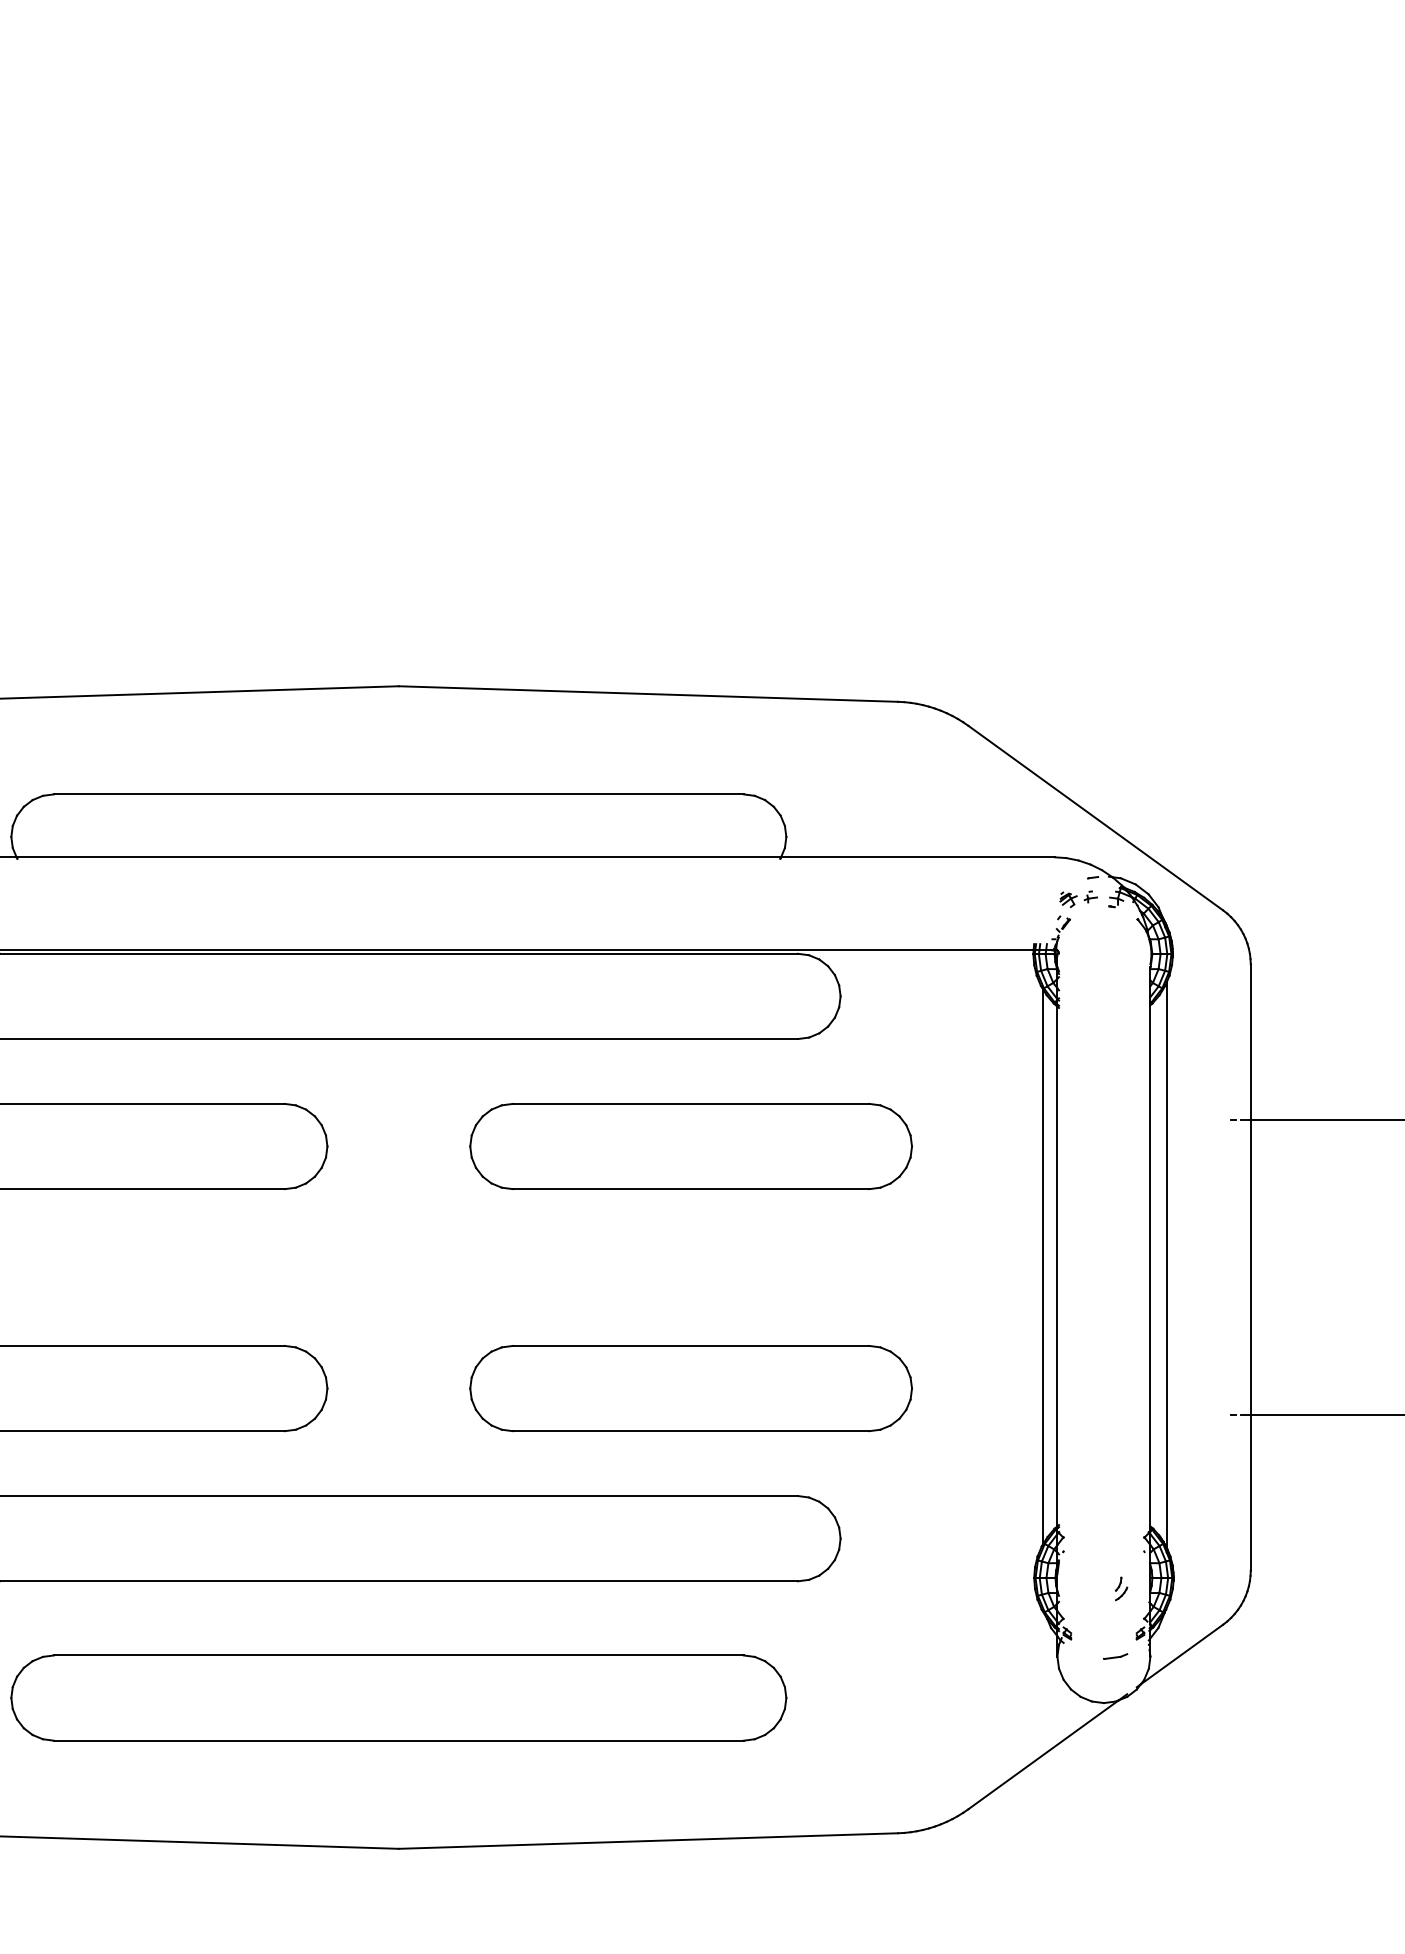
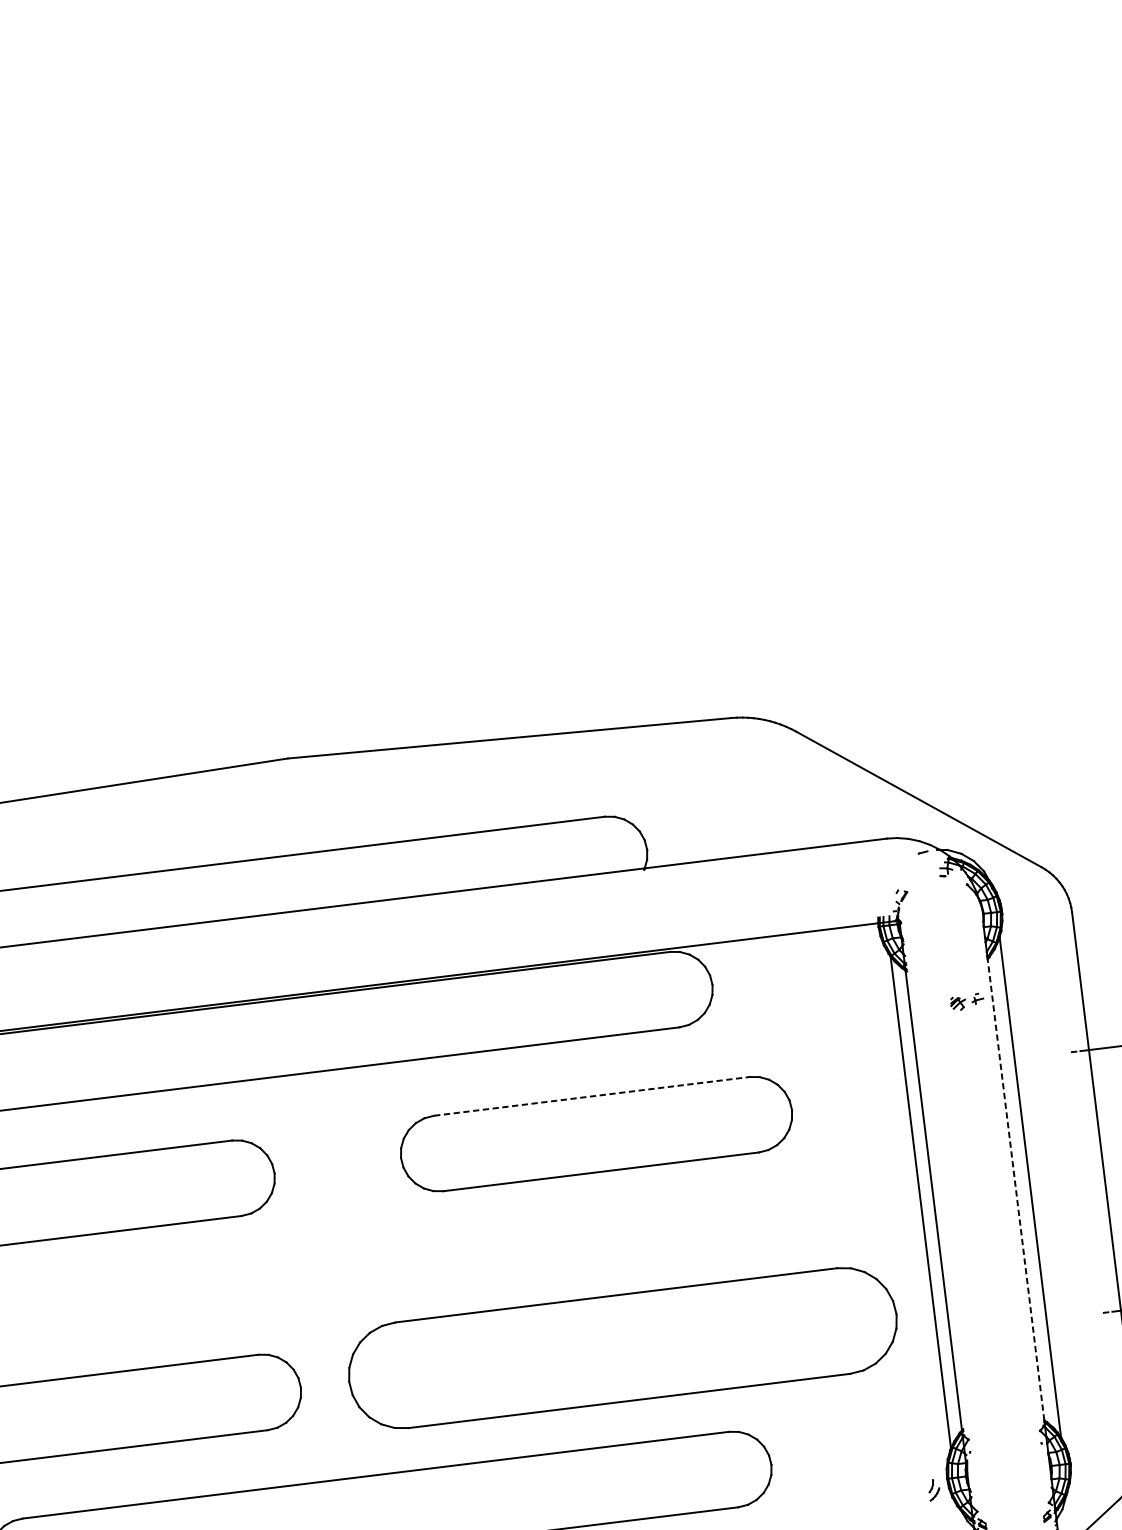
part: (1078, 898) -> (966, 1001), moved
line: (691, 1103) -> (592, 1095), solid -> dashed
line: (1150, 1265) -> (1016, 1189), solid -> dashed
part: (690, 1388) -> (622, 1348), size x1.4
part: (1121, 1588) -> (934, 1489), moved

